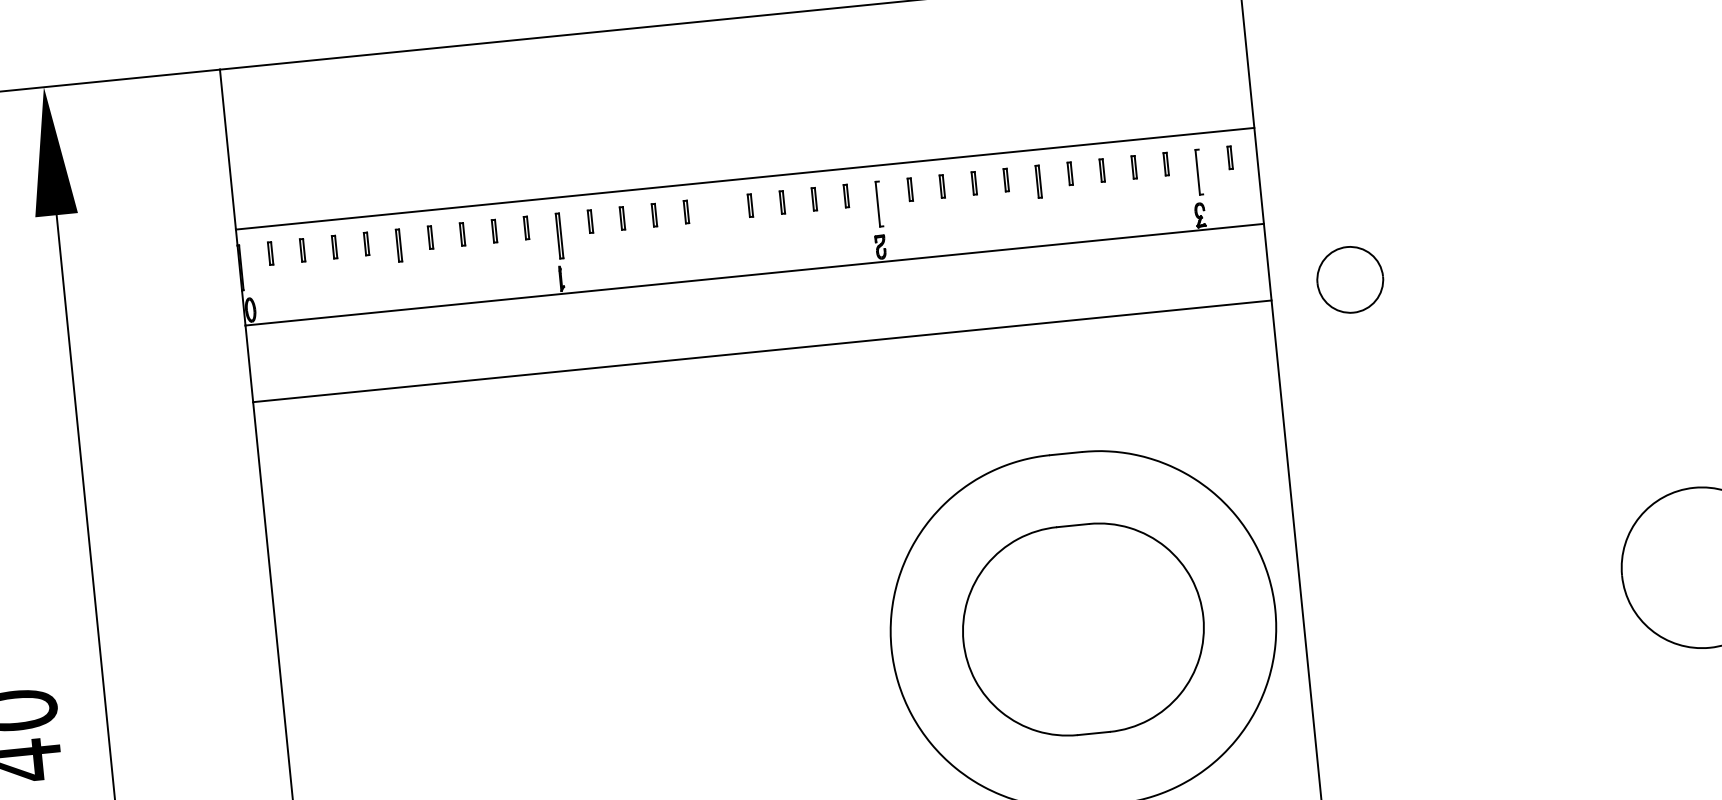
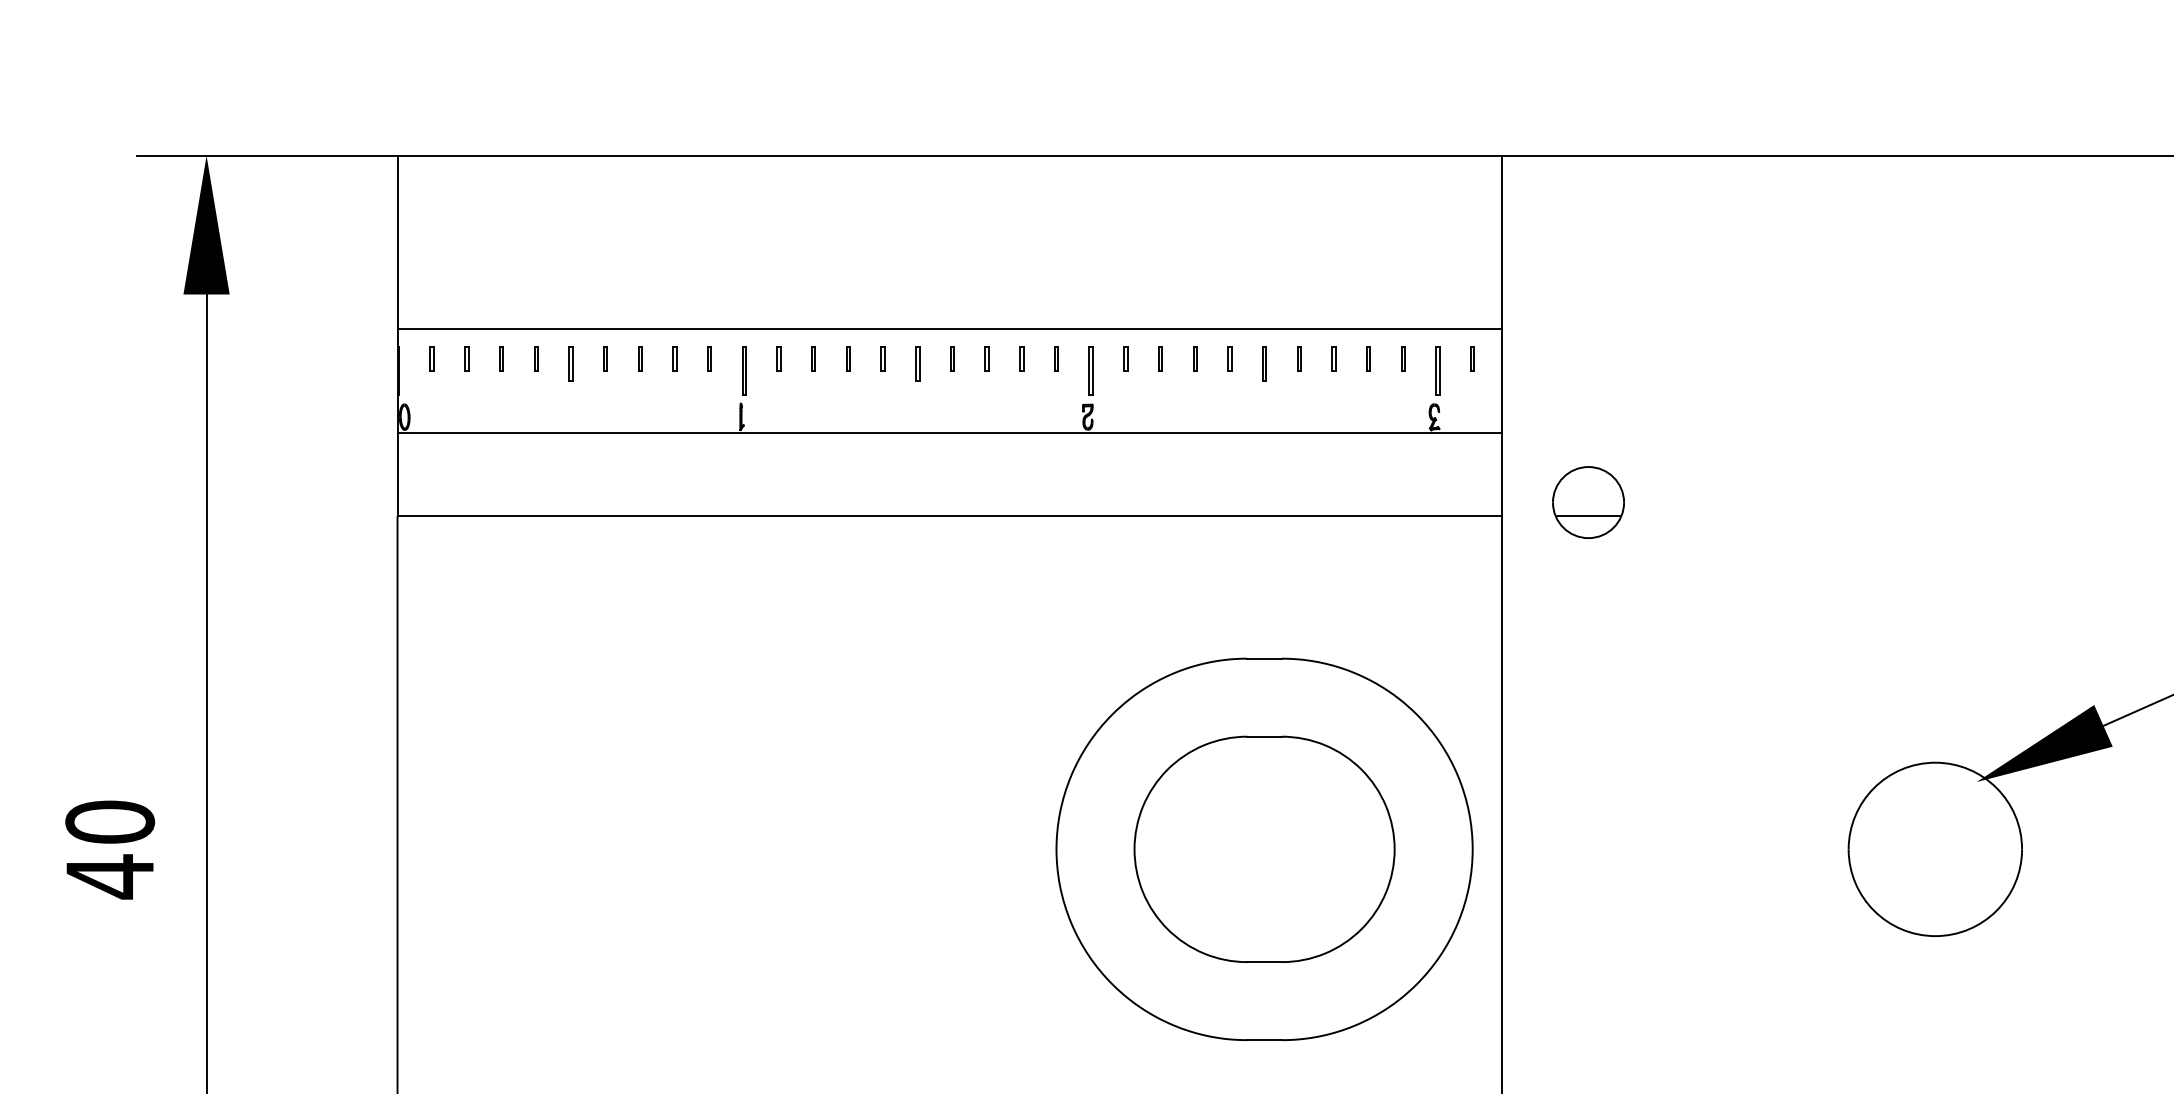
line: (1200, 171) -> (1439, 370), added
line: (880, 203) -> (1092, 370), added
part: (718, 213) -> (917, 363), added
line: (1350, 292) -> (1587, 516), added

